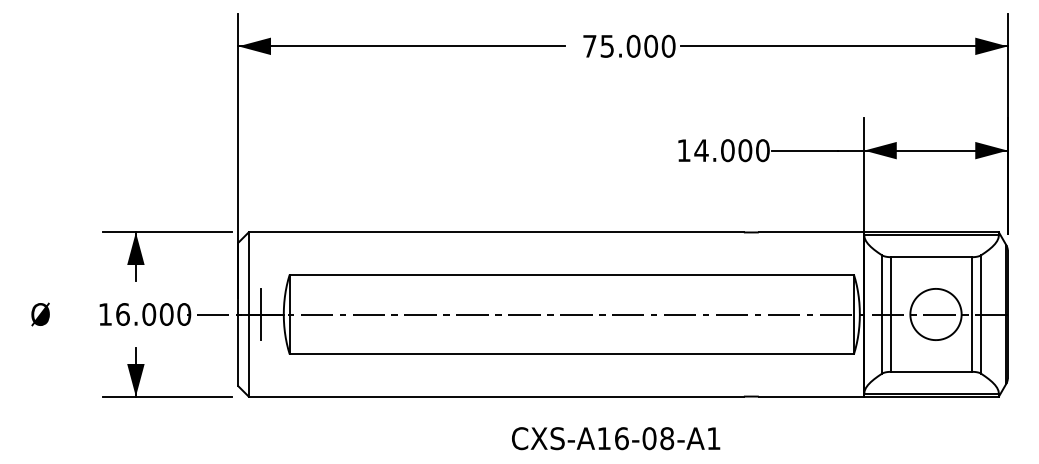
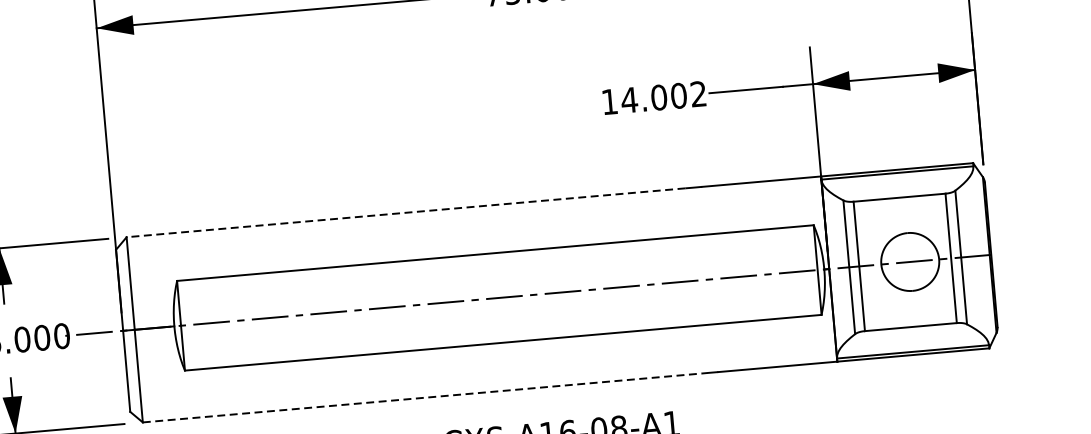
text: (762, 150) -> (698, 94), 14.000 -> 14.002
line: (496, 232) -> (406, 212), solid -> dashed
line: (260, 314) -> (148, 328), removed
line: (496, 396) -> (422, 397), solid -> dashed

